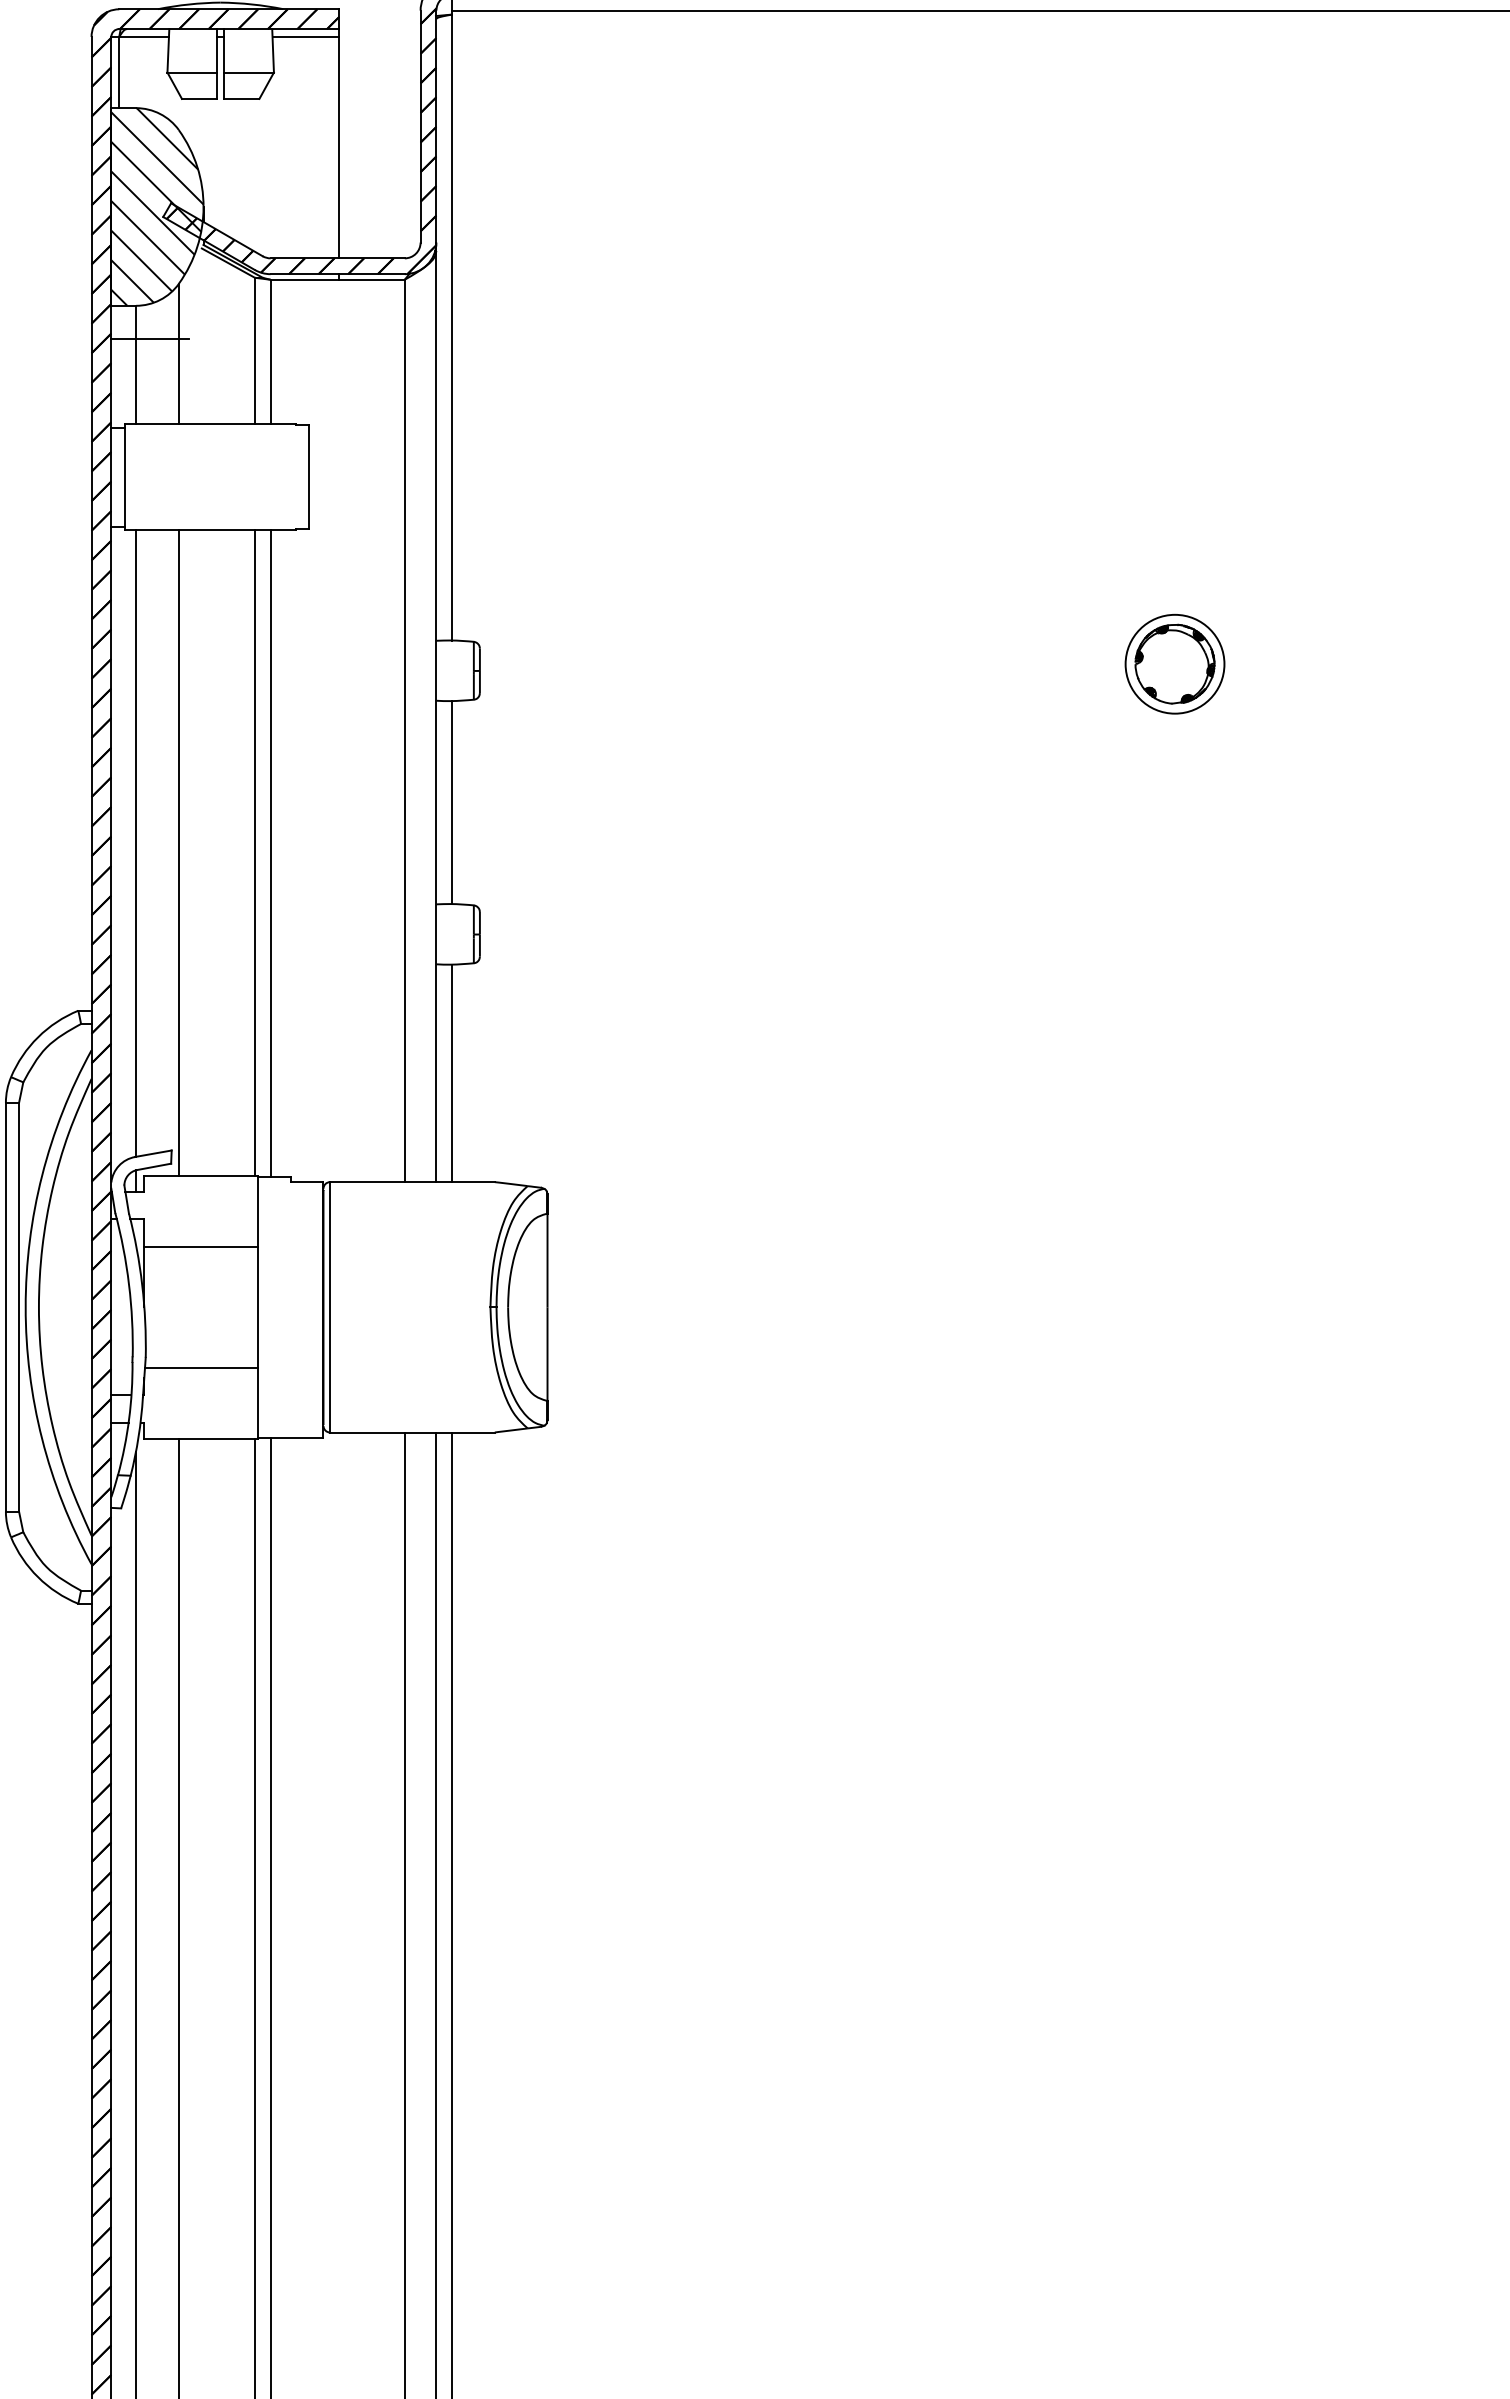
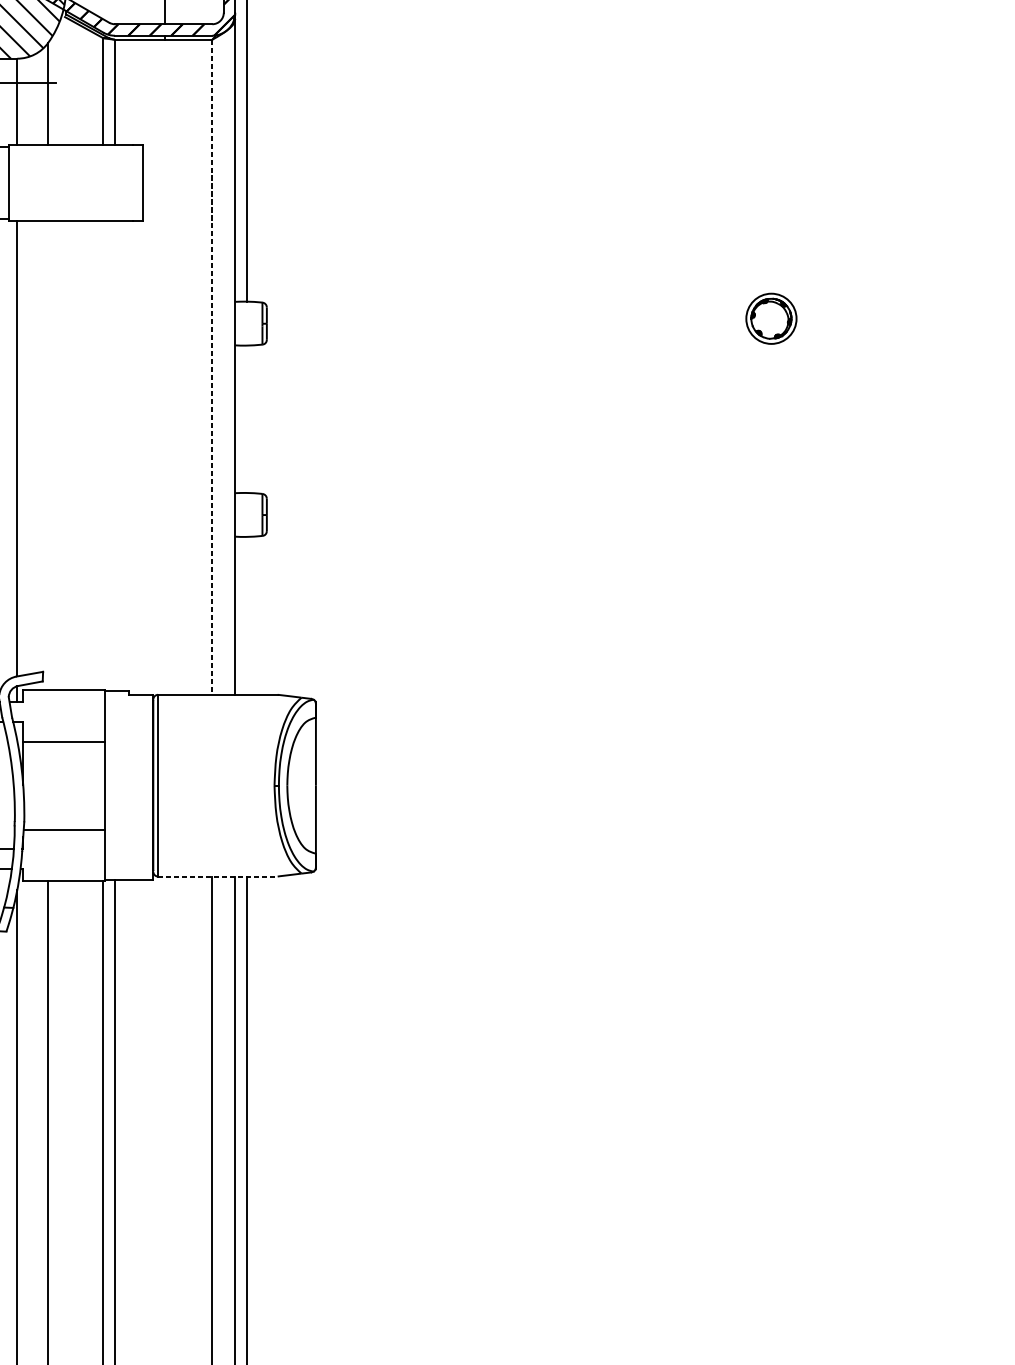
part: (1174, 663) -> (771, 318), size x0.7
line: (404, 731) -> (212, 367), solid -> dashed
line: (452, 802) -> (246, 419), removed
line: (178, 852) -> (48, 455), removed
line: (254, 852) -> (103, 455), removed
line: (270, 852) -> (114, 455), removed
line: (452, 1073) -> (246, 615), removed
line: (412, 1432) -> (217, 876), solid -> dashed

